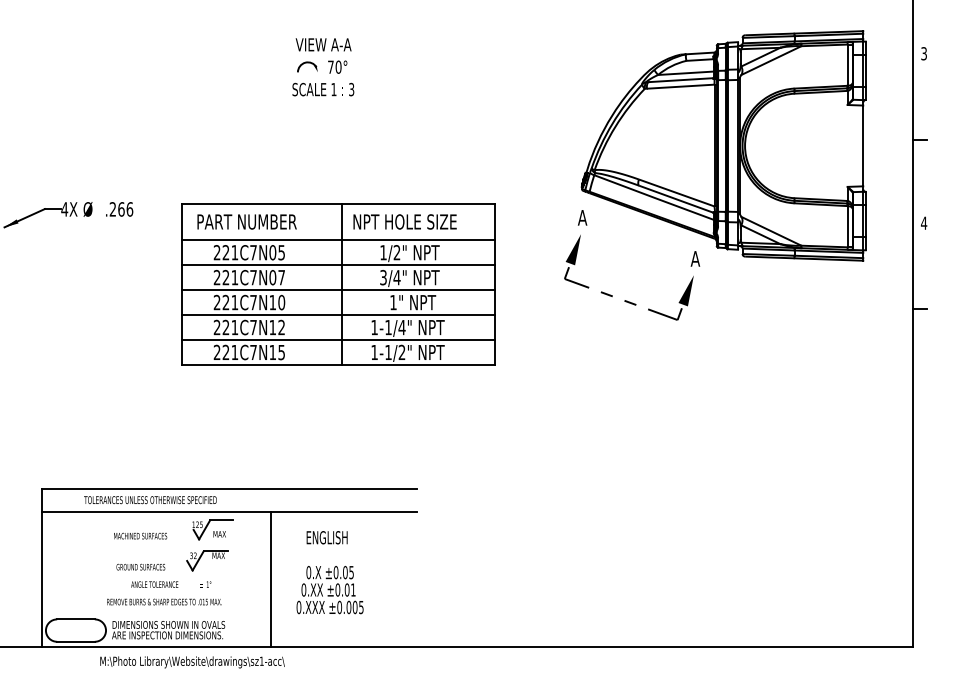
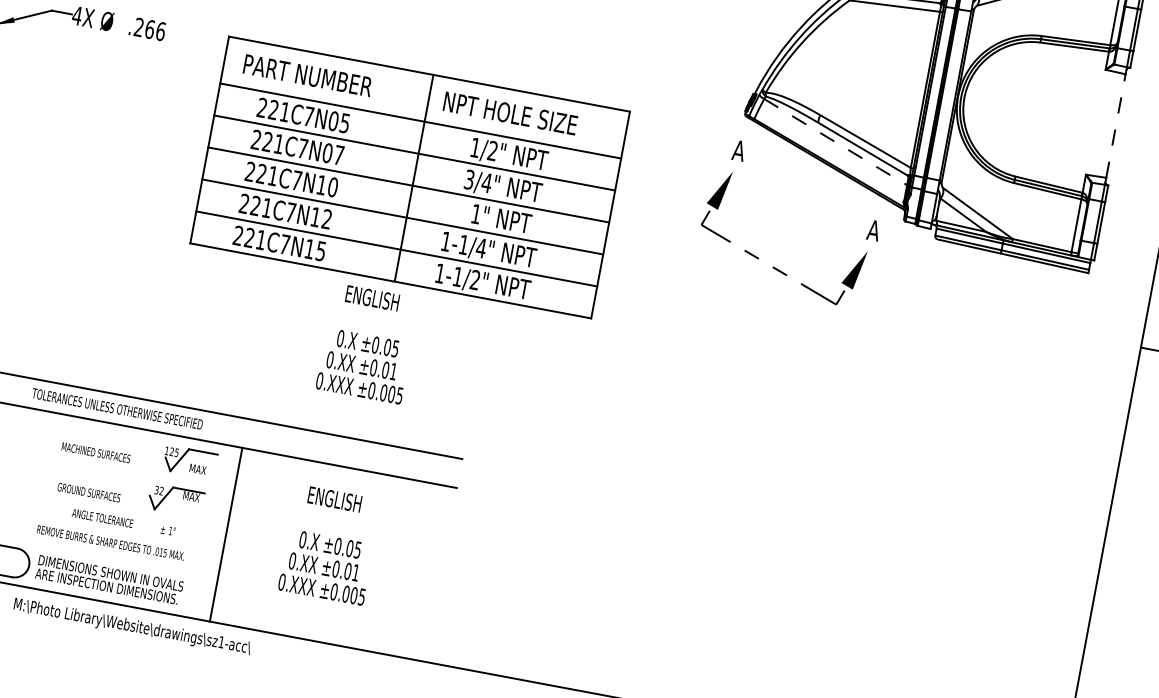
line: (863, 145) -> (1116, 125), solid -> dashed
arc: (654, 197) -> (836, 142), solid -> dashed
part: (329, 415) -> (367, 343), added
line: (271, 579) -> (226, 534), moved

